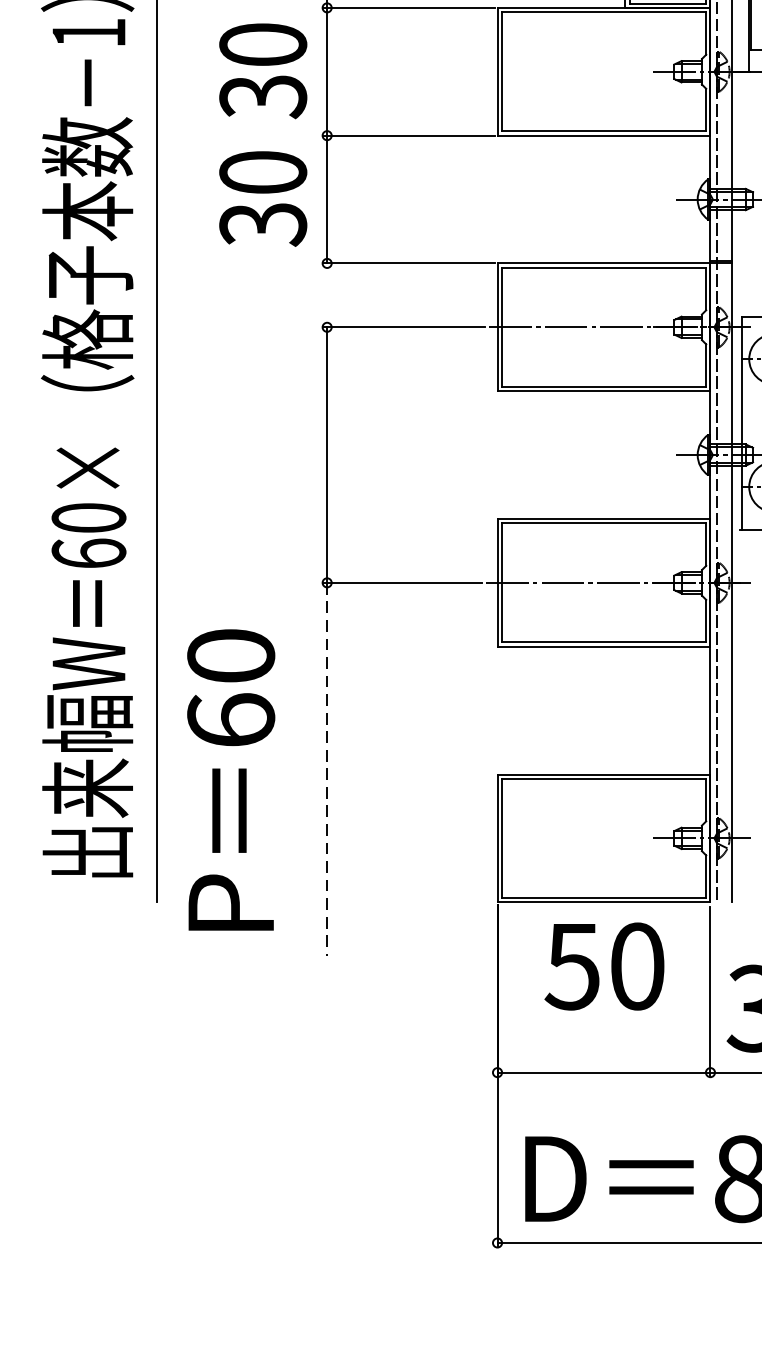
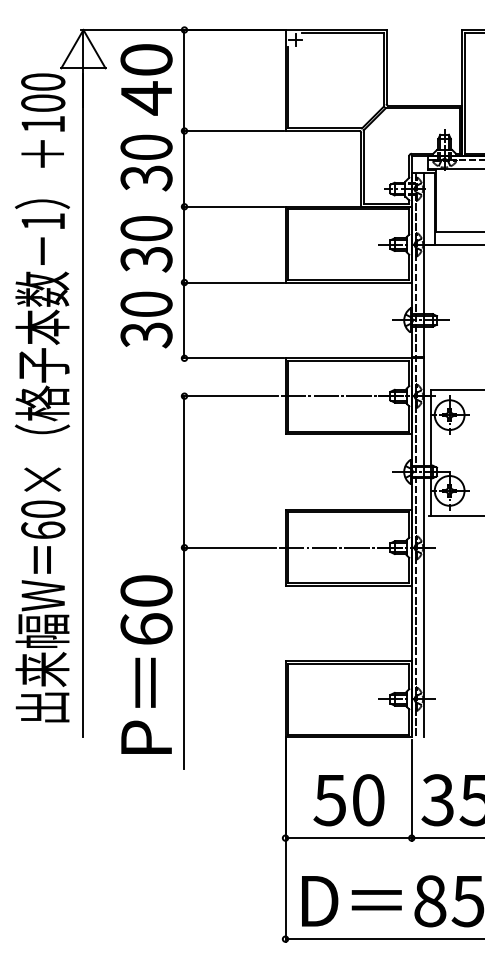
line: (327, 769) -> (184, 658), dashed -> solid
text: (231, 779) -> (146, 664), moved
text: (603, 966) -> (348, 800), moved

